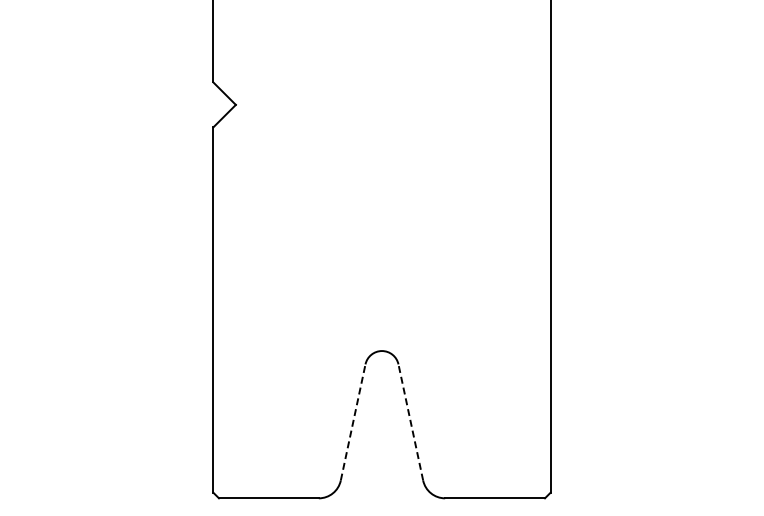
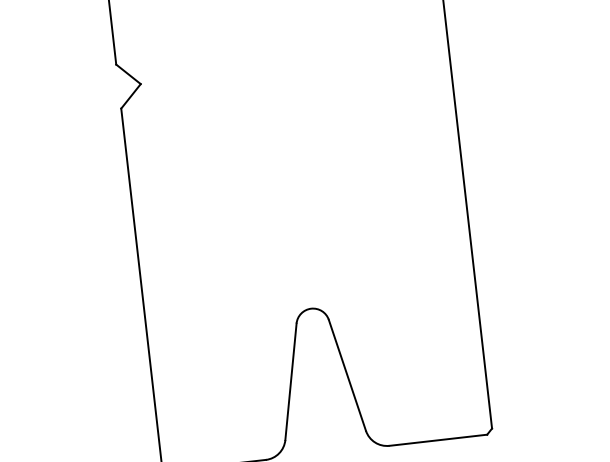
line: (353, 421) -> (291, 380), dashed -> solid
line: (410, 421) -> (346, 374), dashed -> solid

